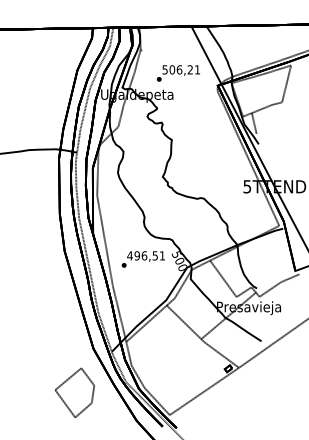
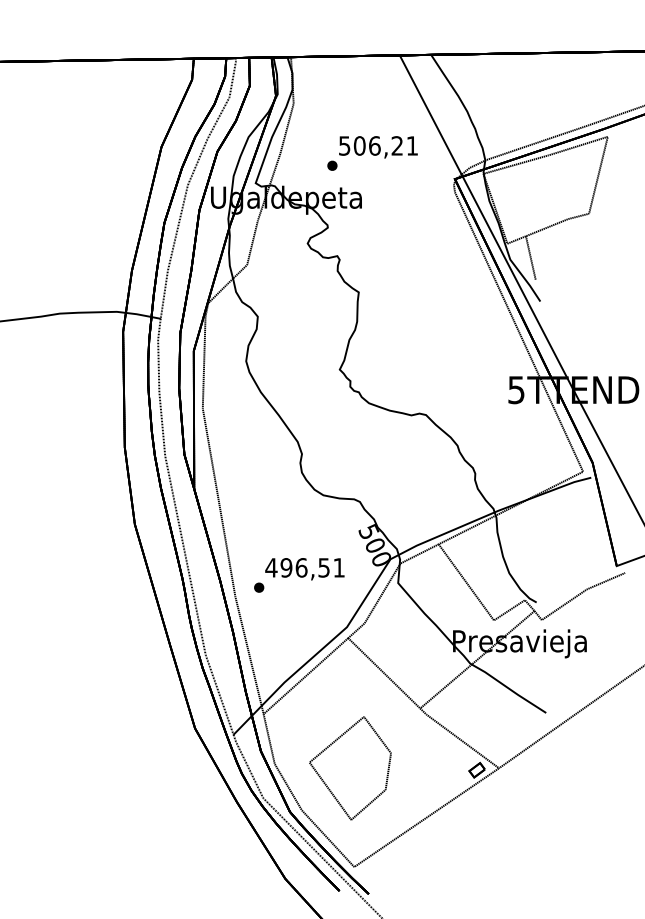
text: (142, 259) -> (297, 575), moved
part: (74, 392) -> (349, 767), moved

